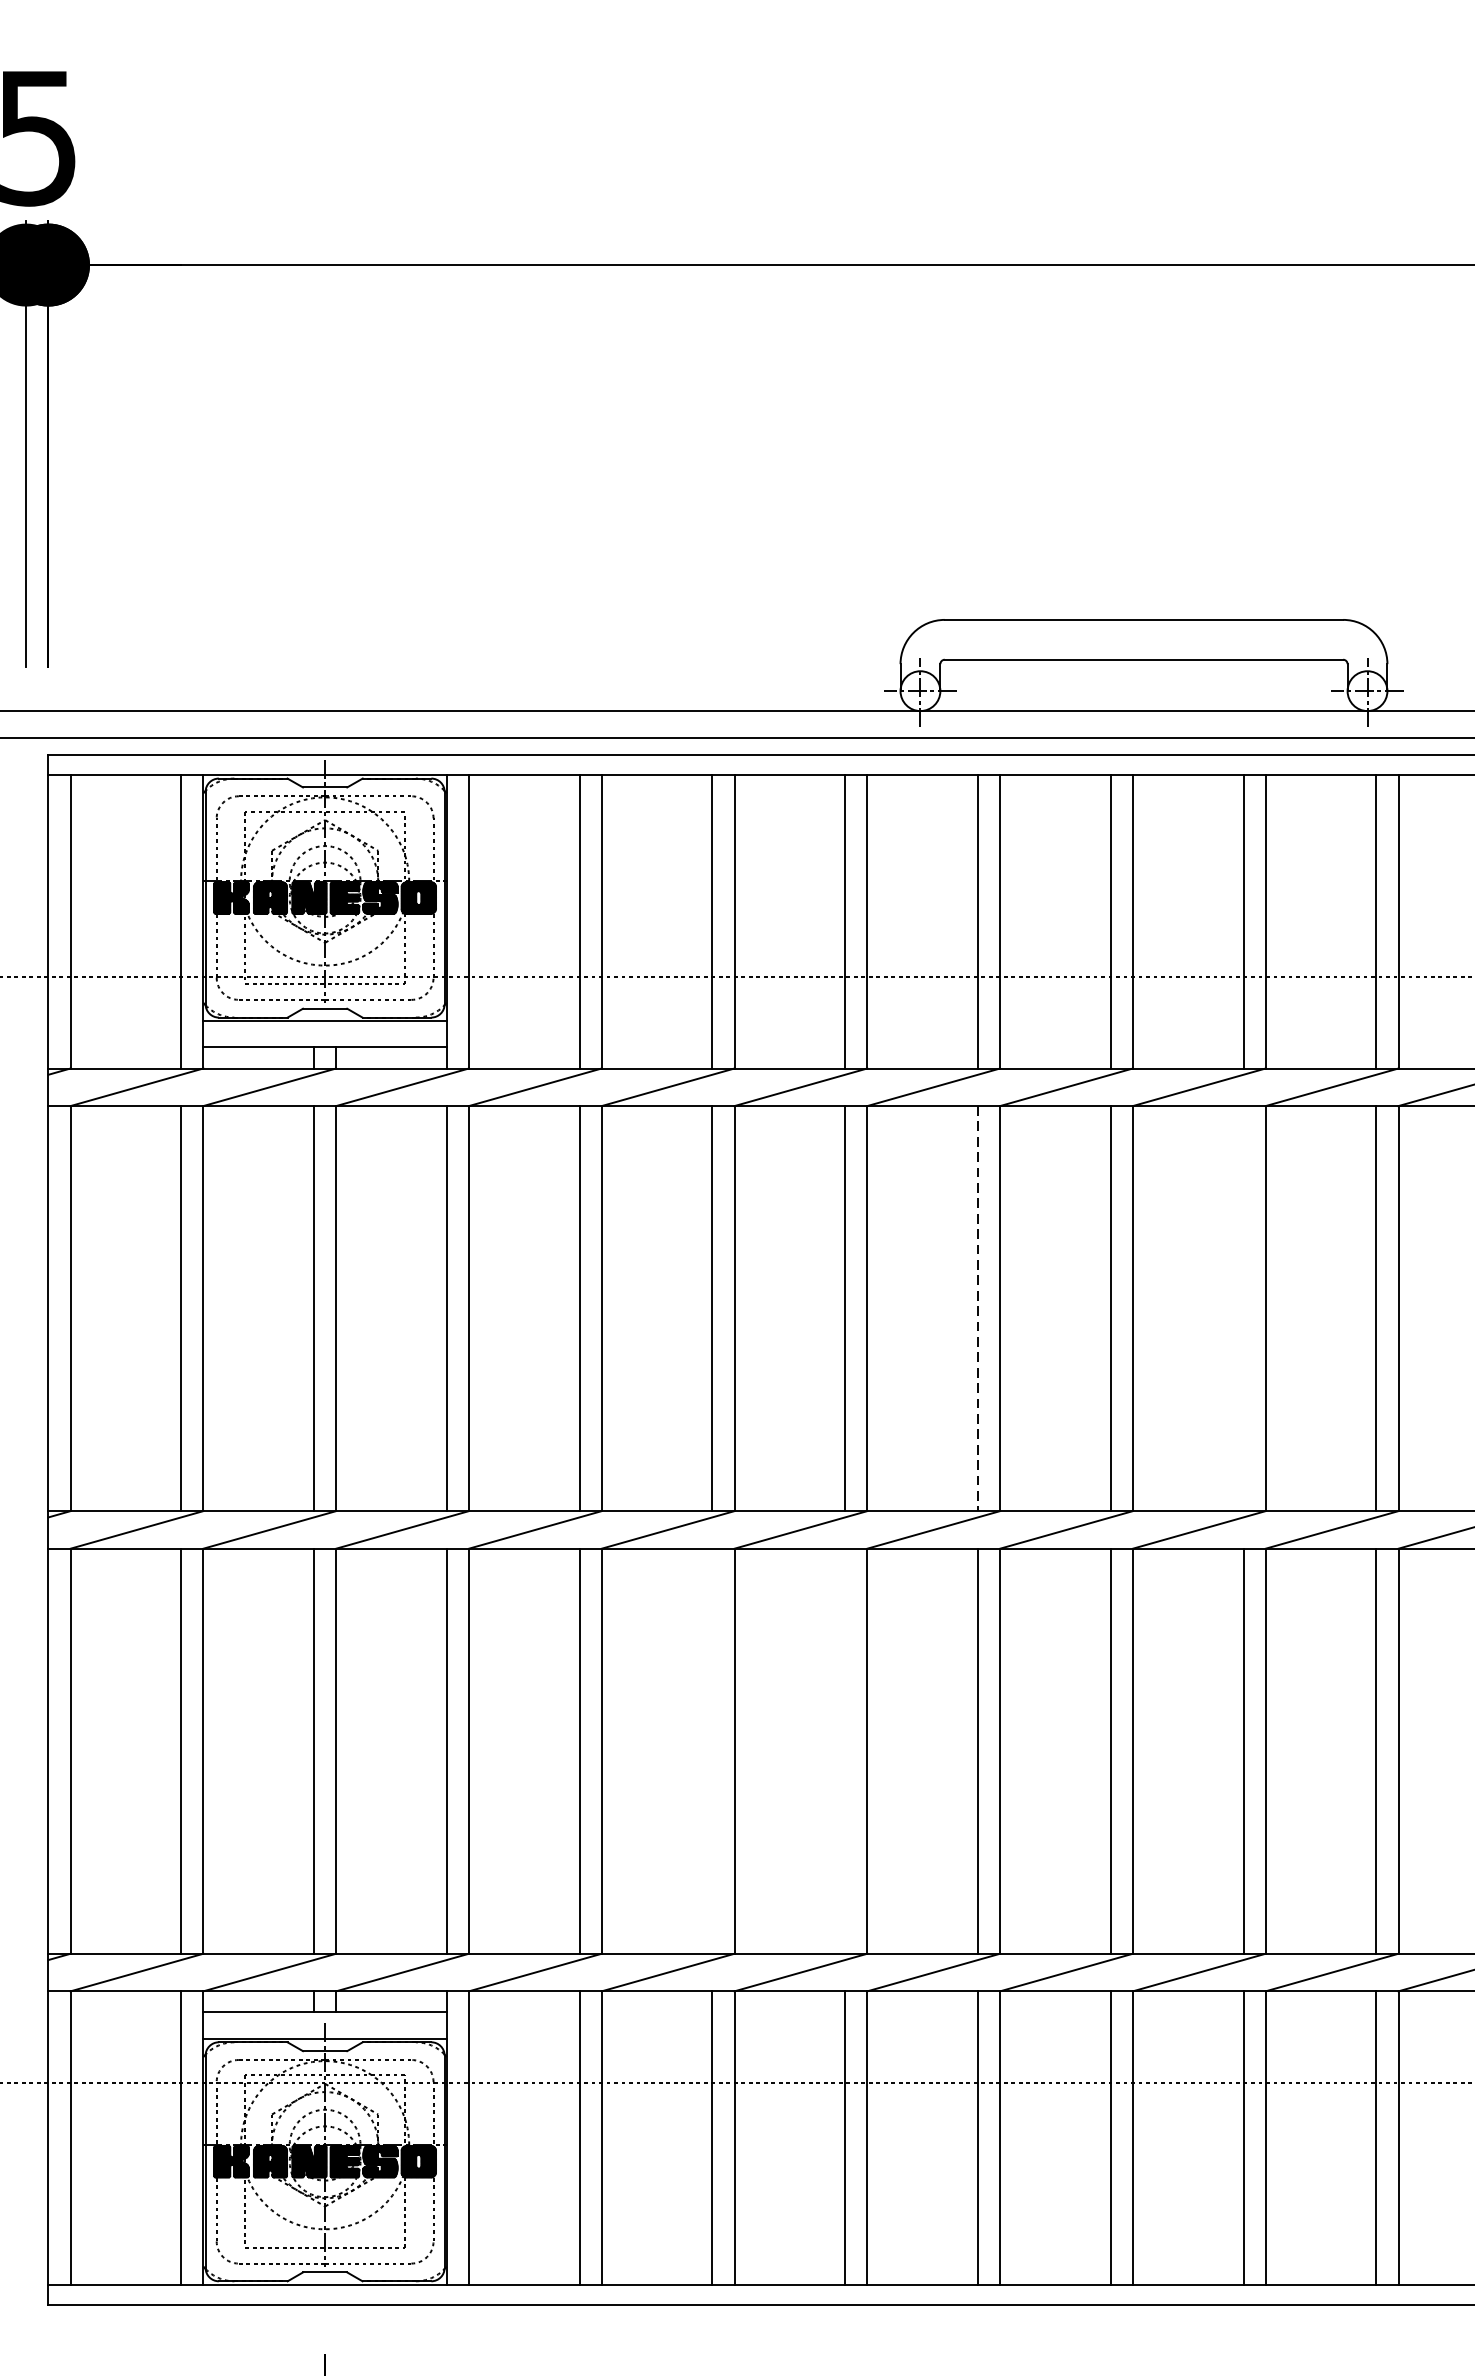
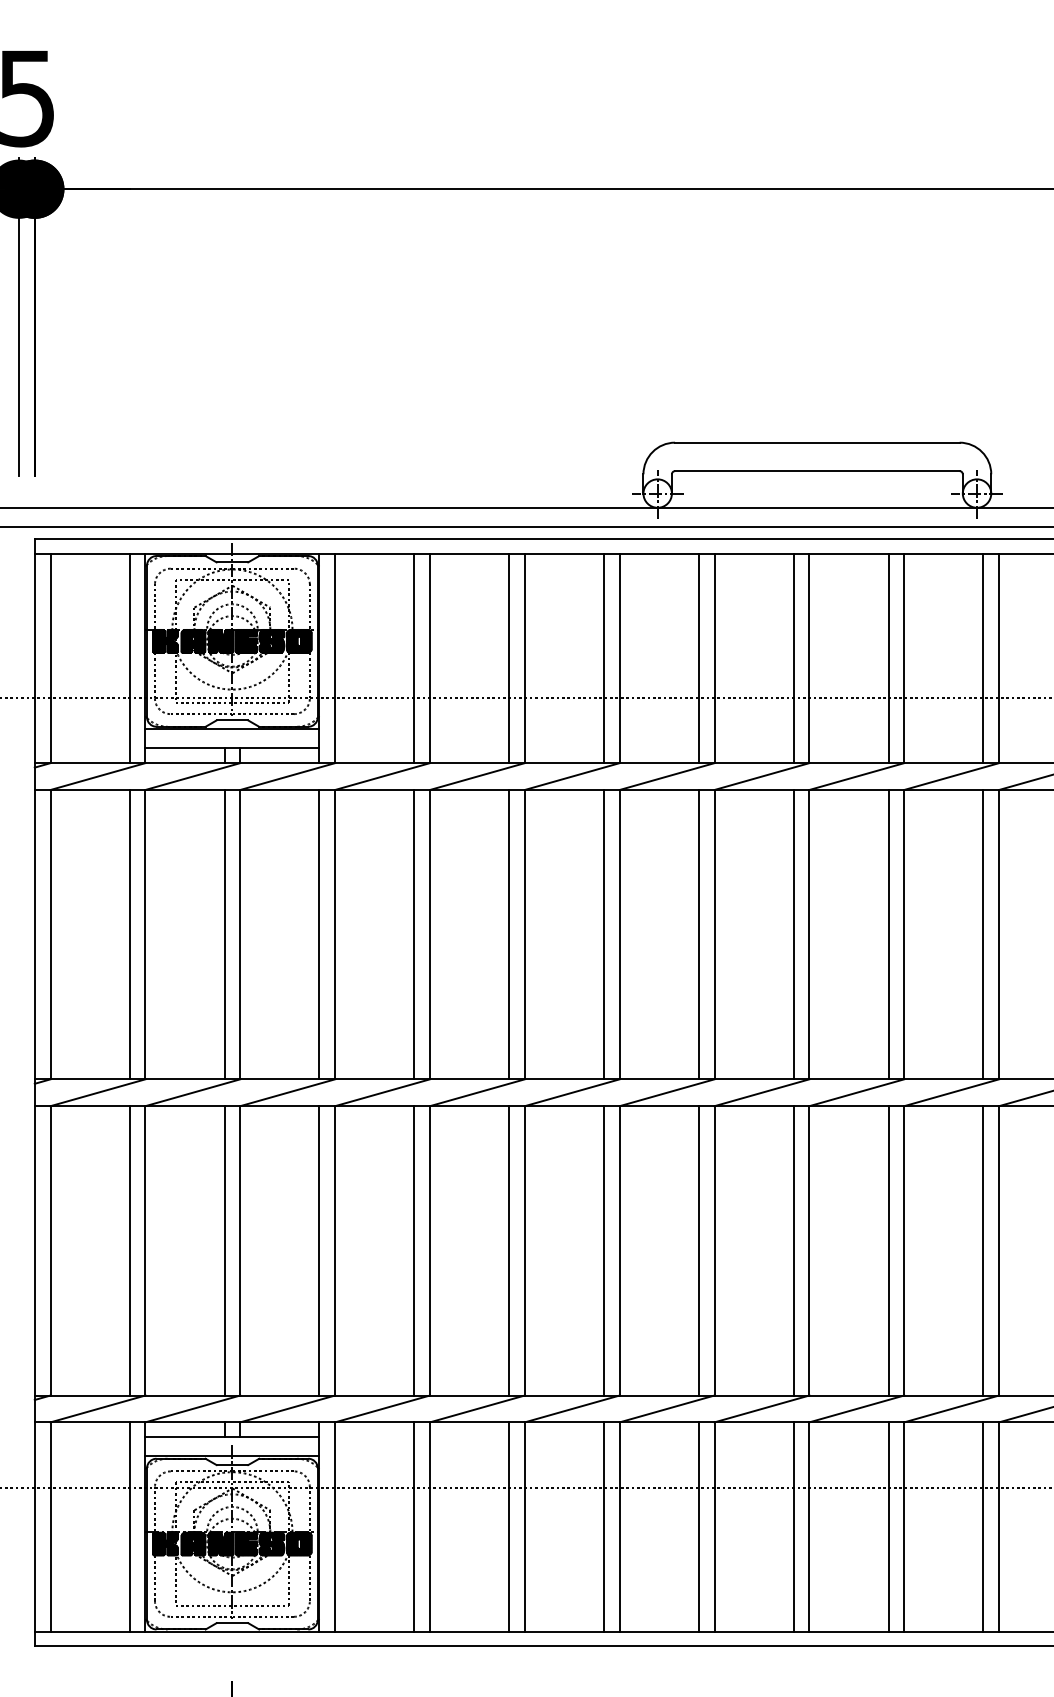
line: (977, 1308) -> (698, 934), dashed -> solid
line: (1243, 1308) -> (888, 934), added
line: (713, 1750) -> (509, 1250), added
line: (844, 1750) -> (603, 1250), added

